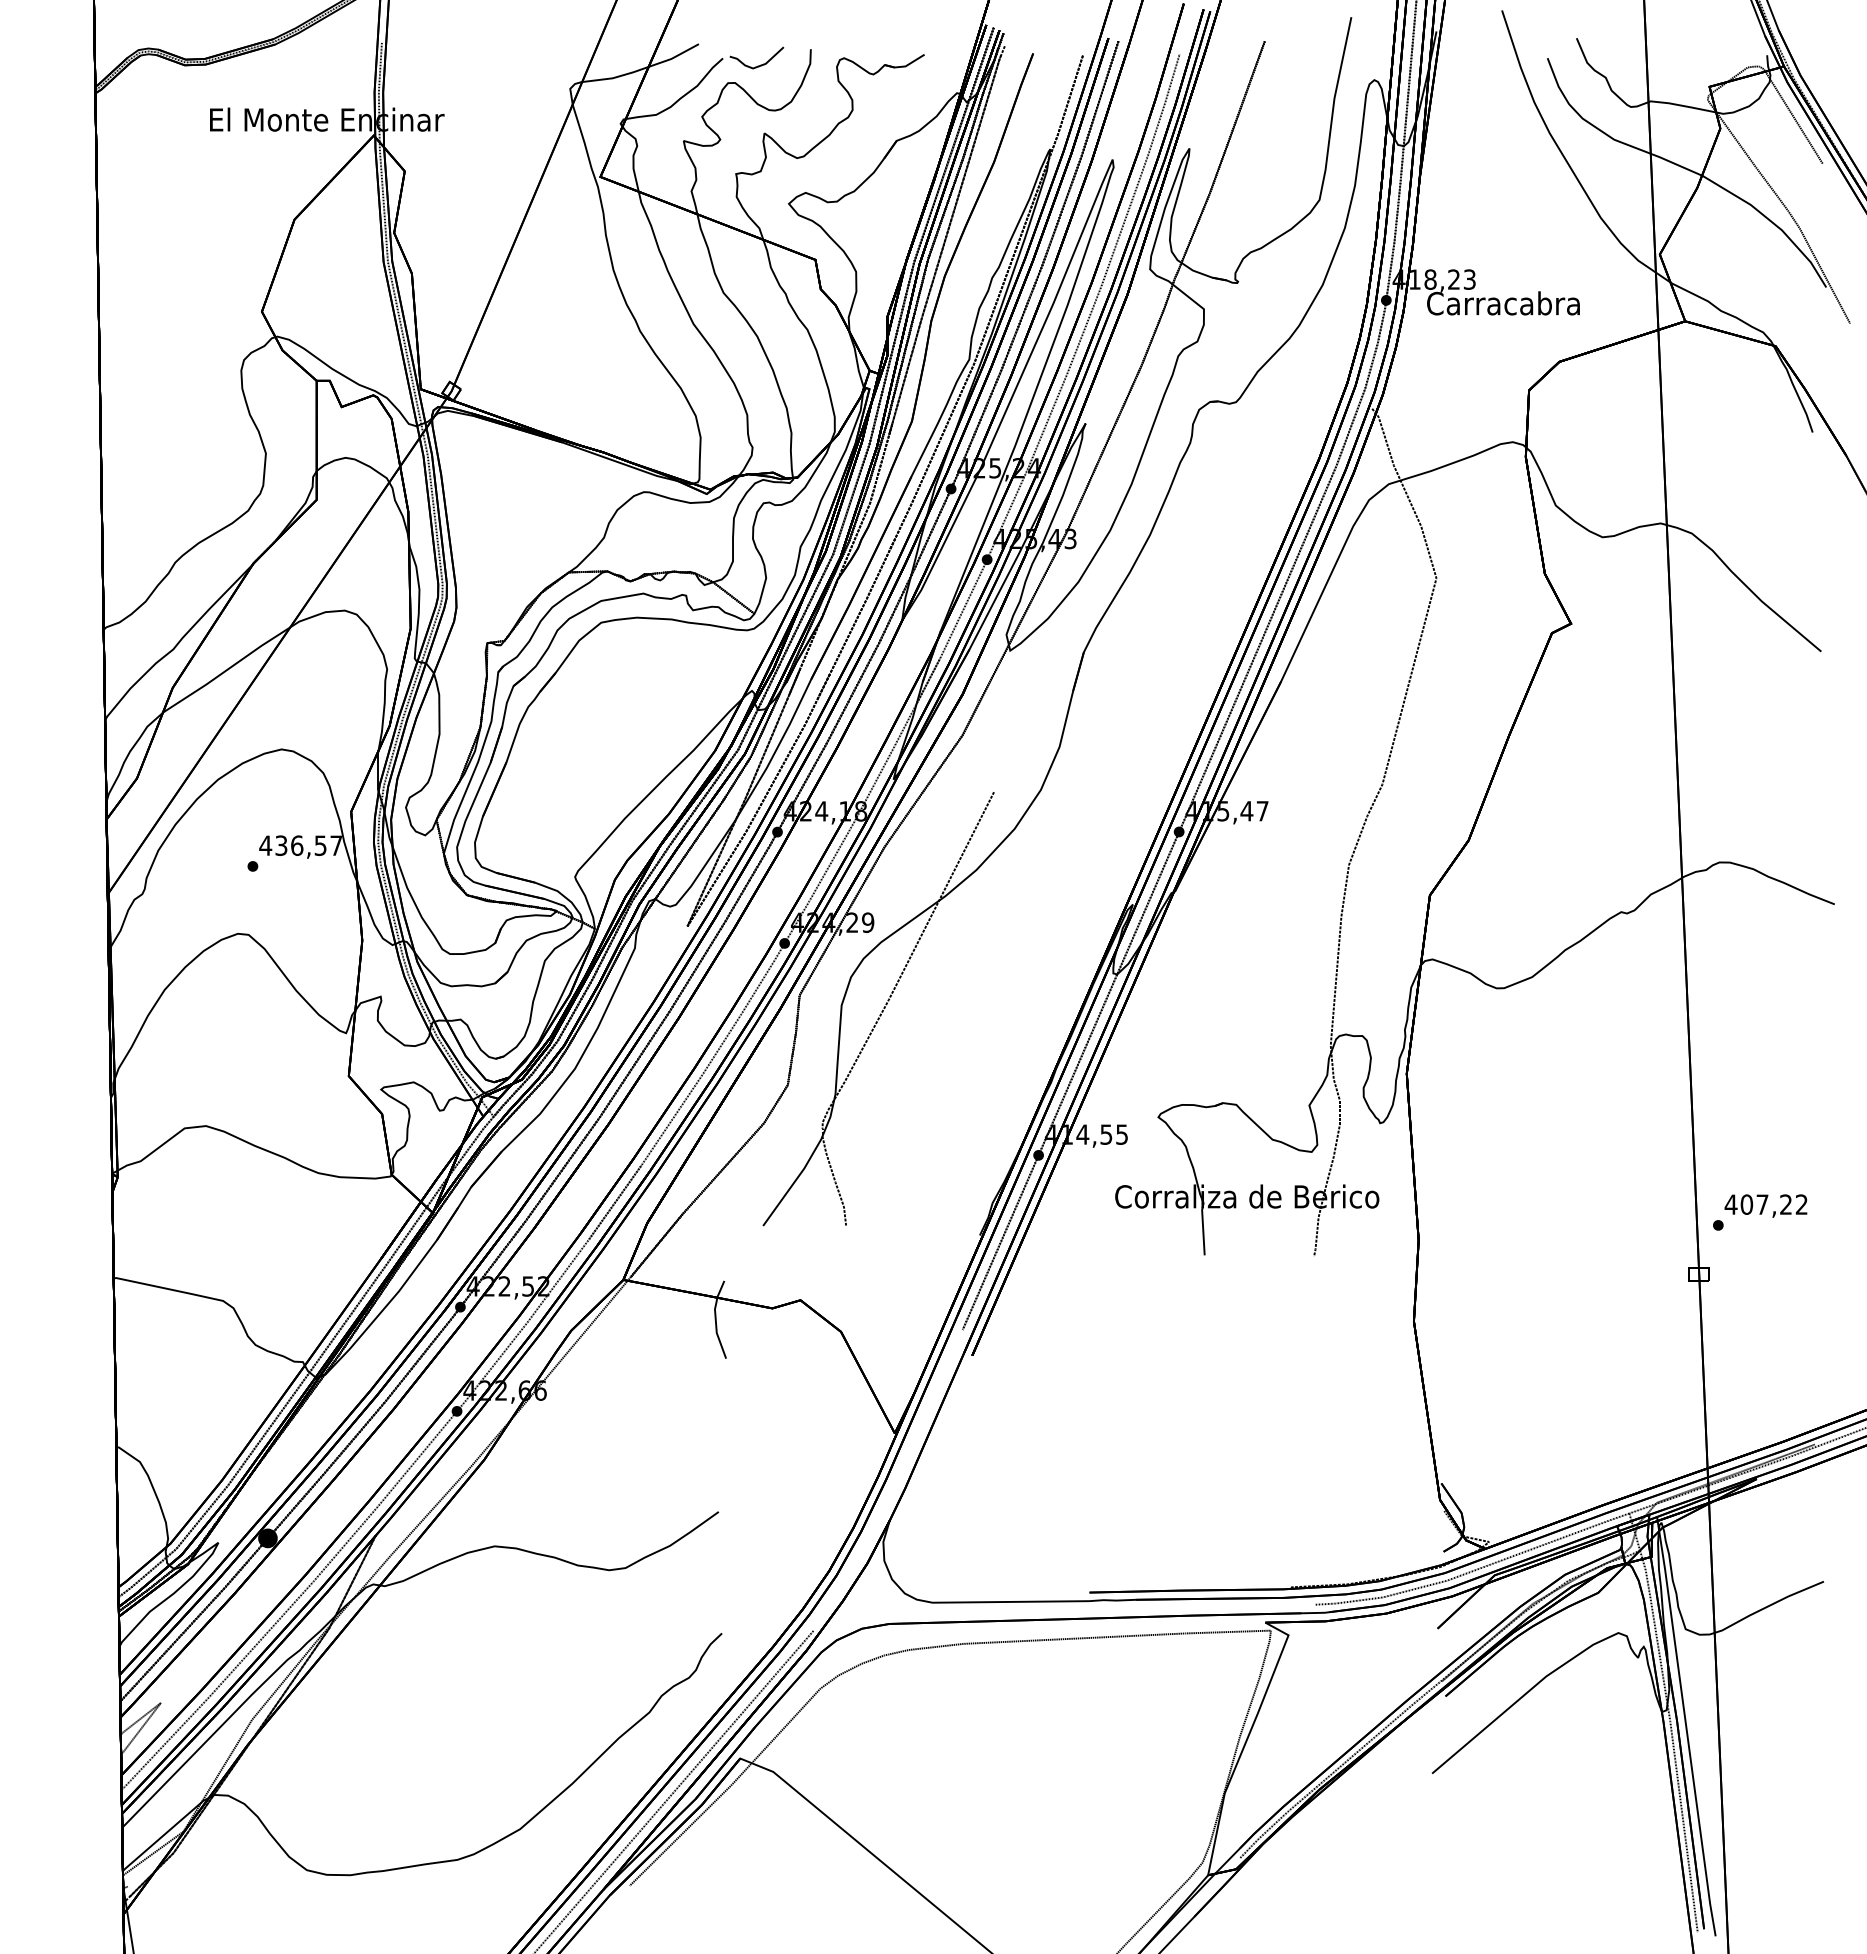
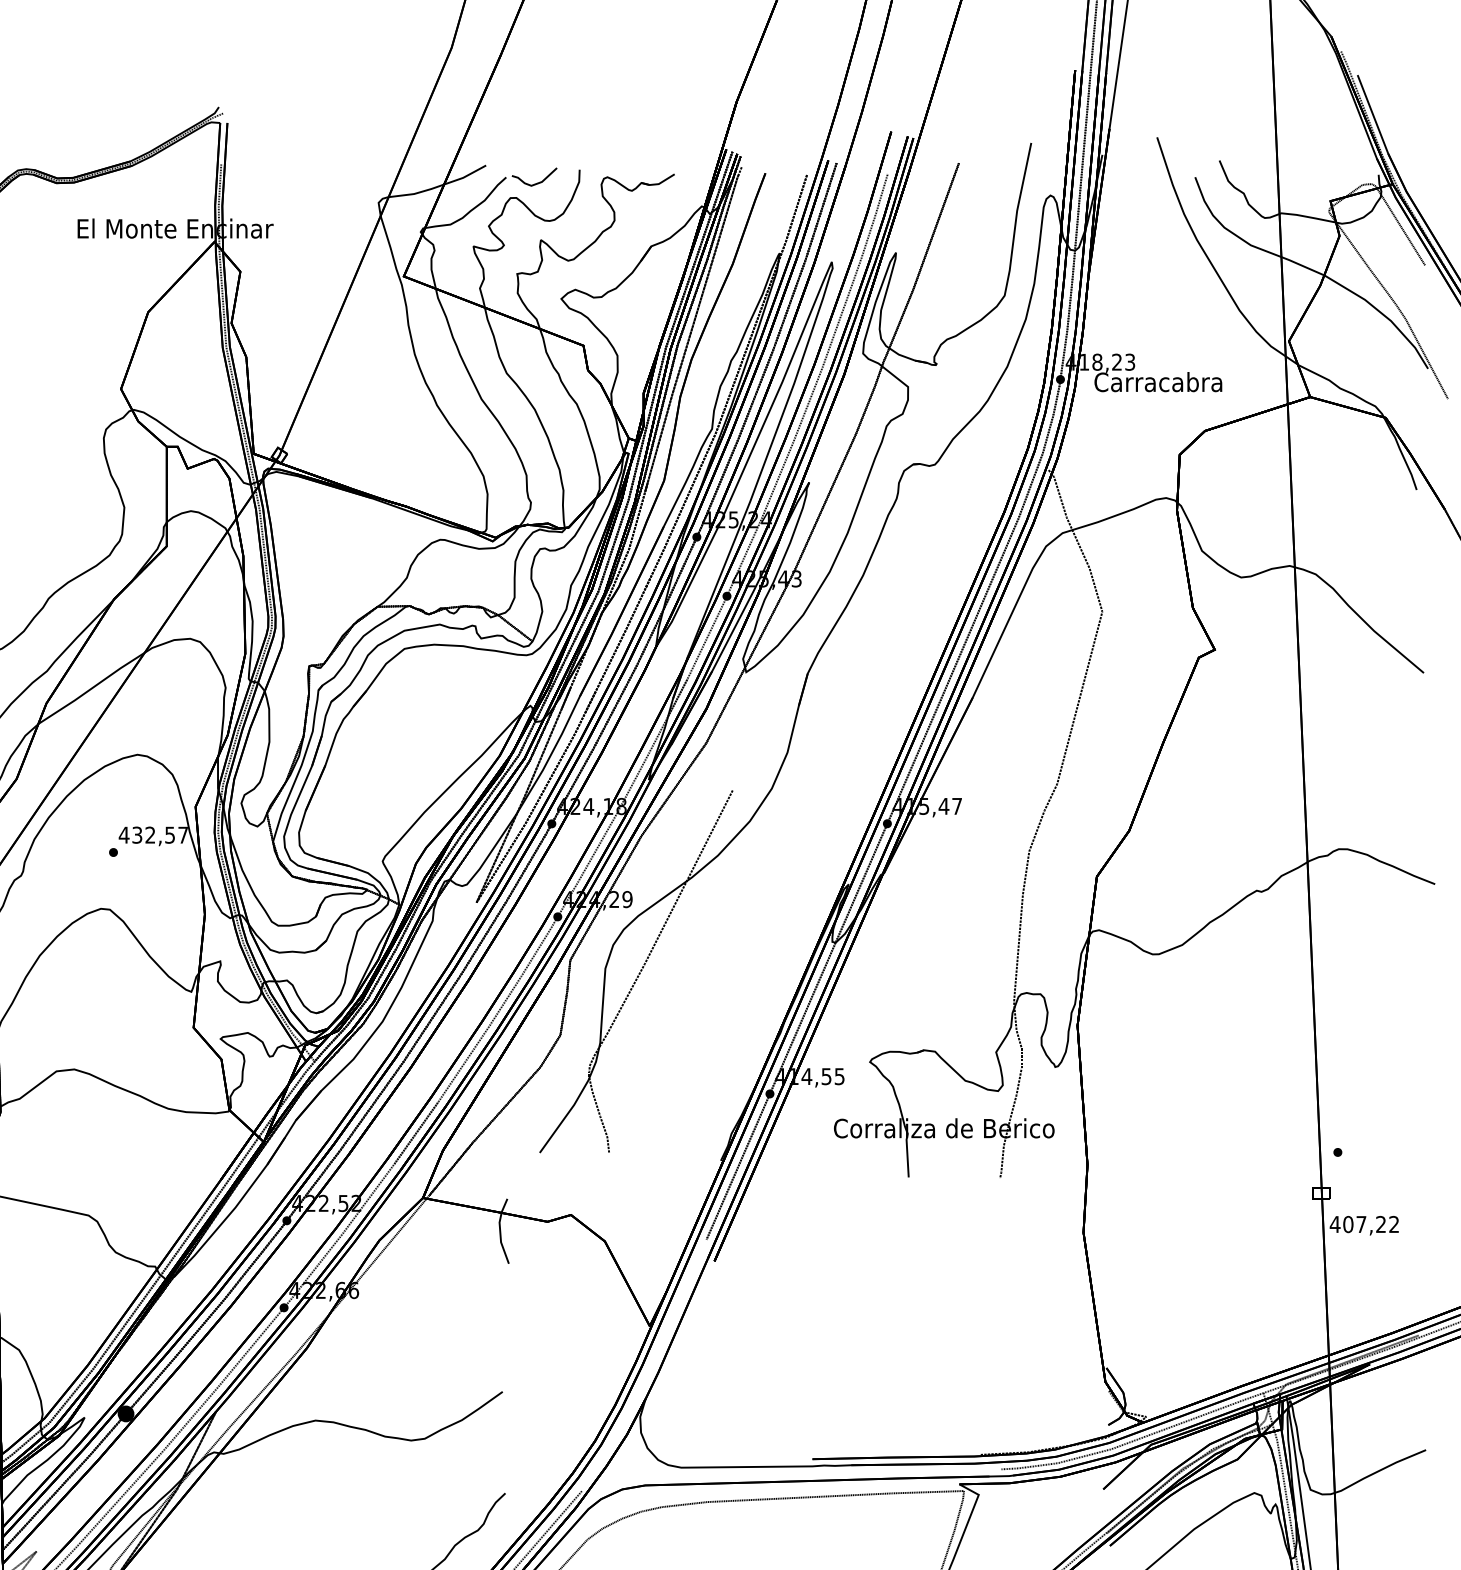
text: (297, 845) -> (150, 835), 436,57 -> 432,57
text: (1765, 1205) -> (1363, 1225), moved

